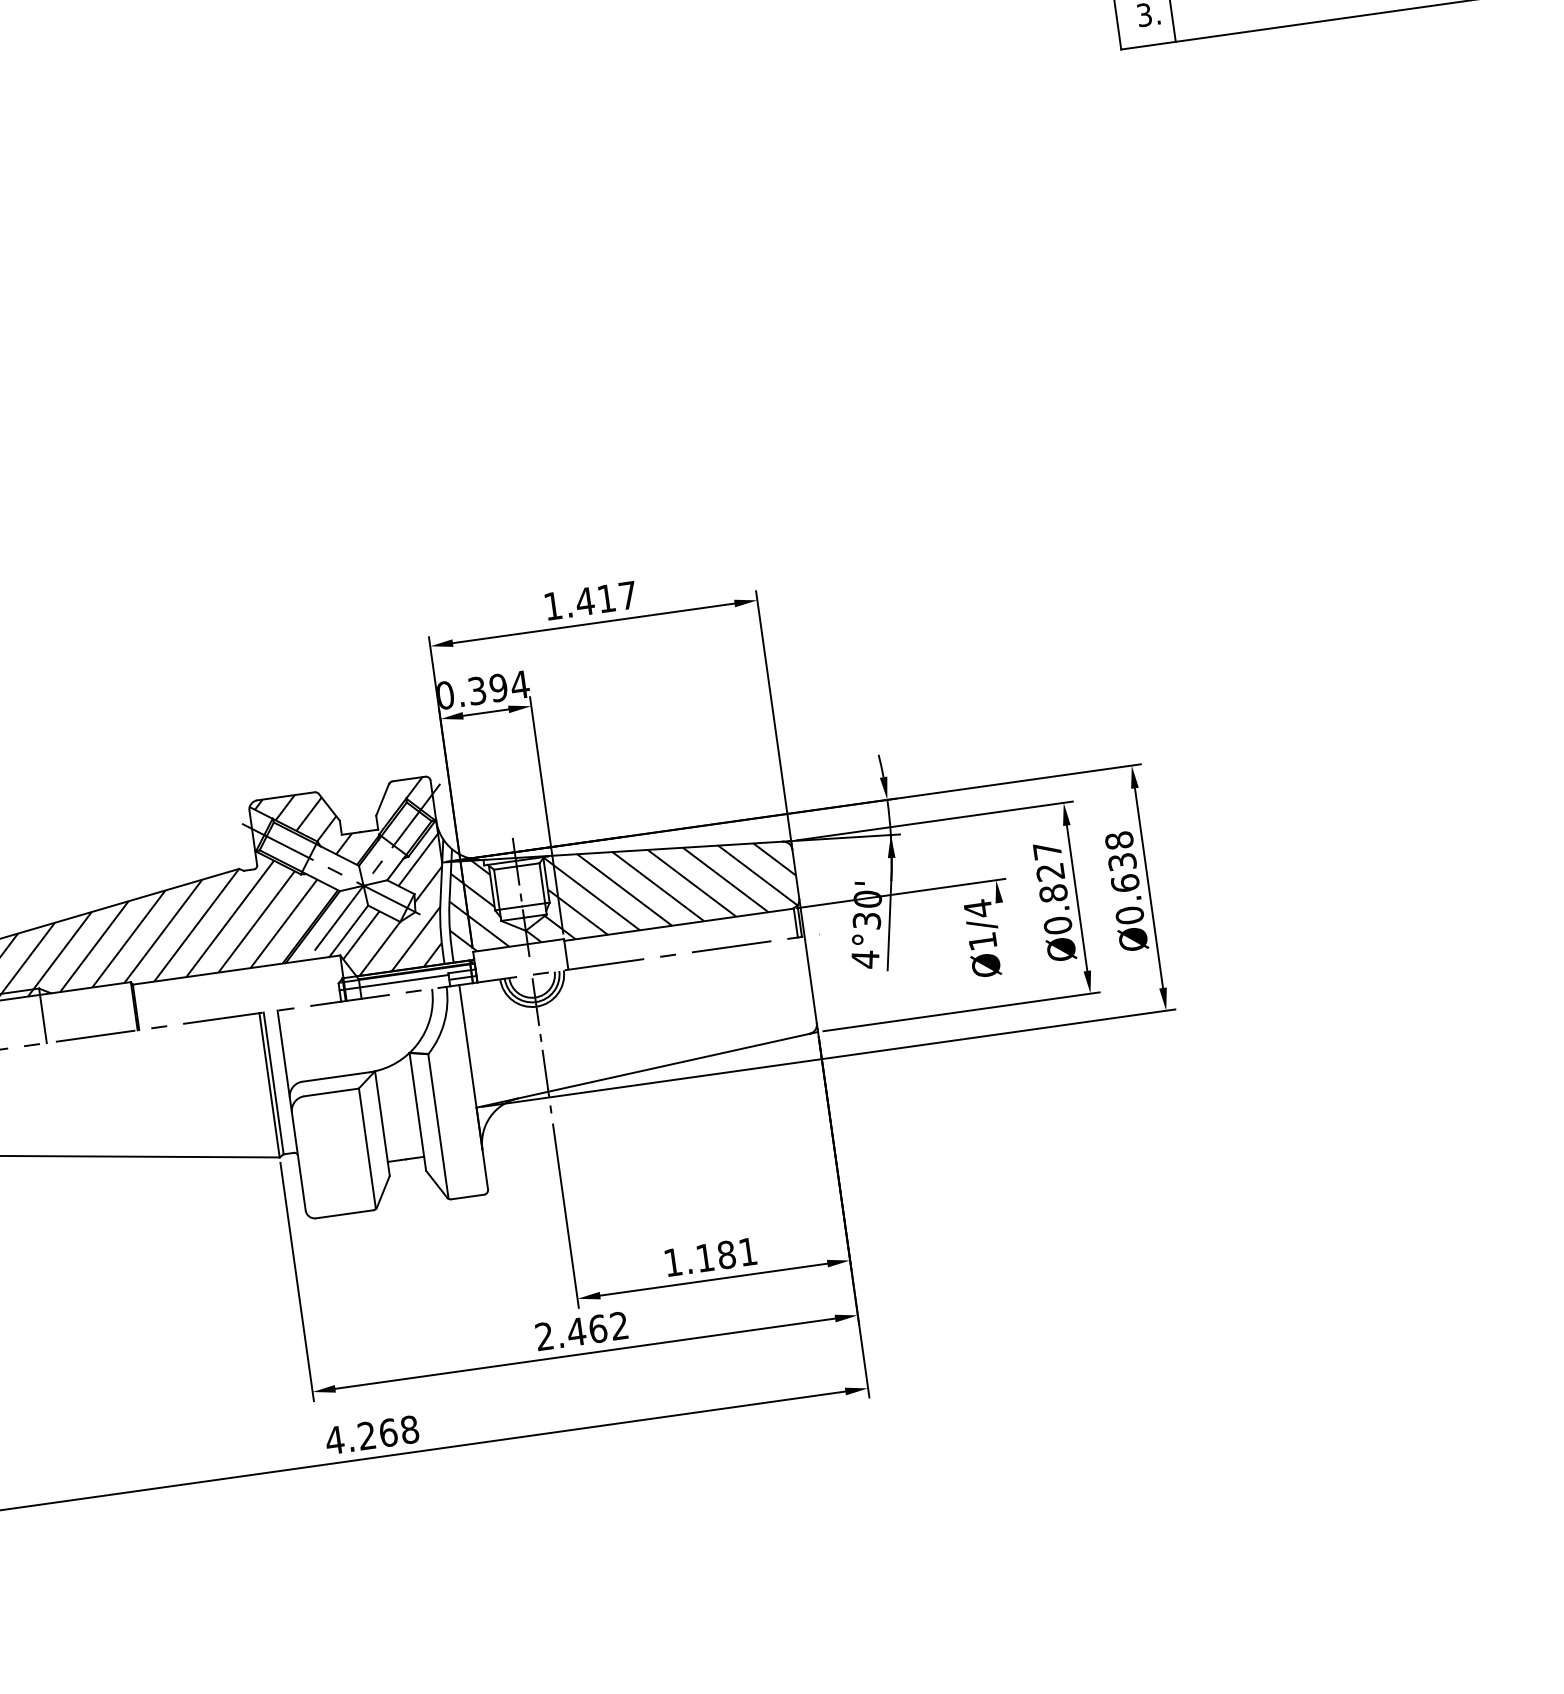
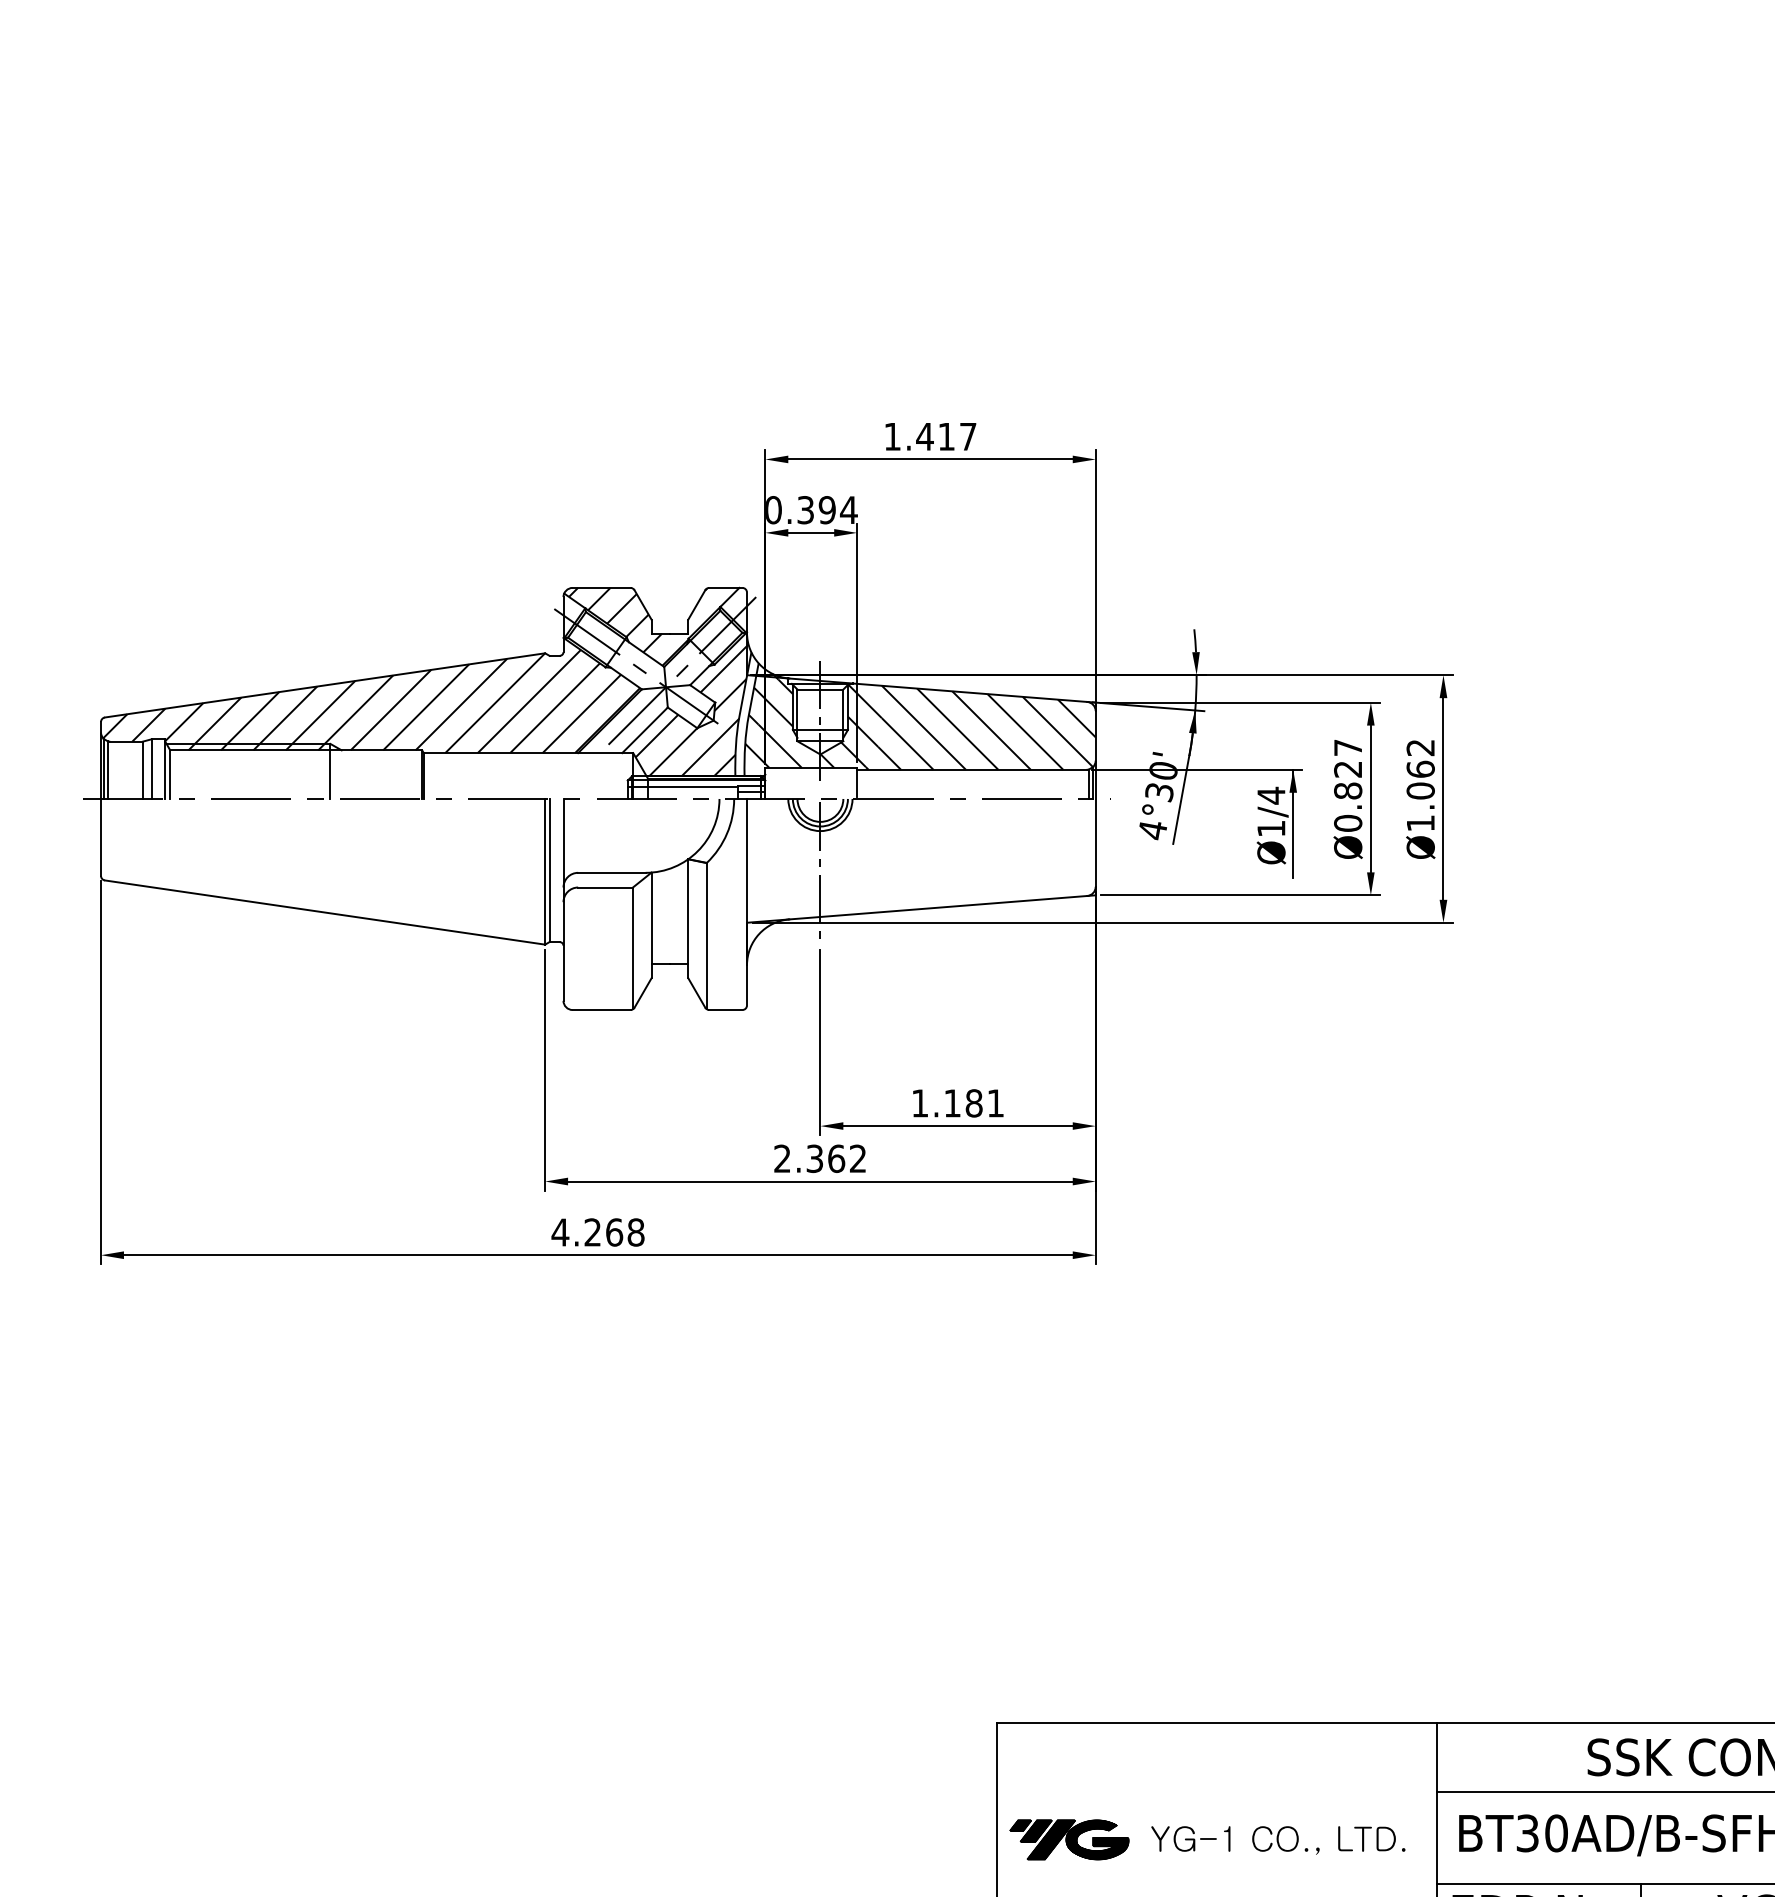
text: (1124, 878) -> (1420, 785), Ø0.638 -> Ø1.062
line: (1003, 933) -> (1293, 823), added
text: (576, 1331) -> (814, 1158), 2.462 -> 2.362

